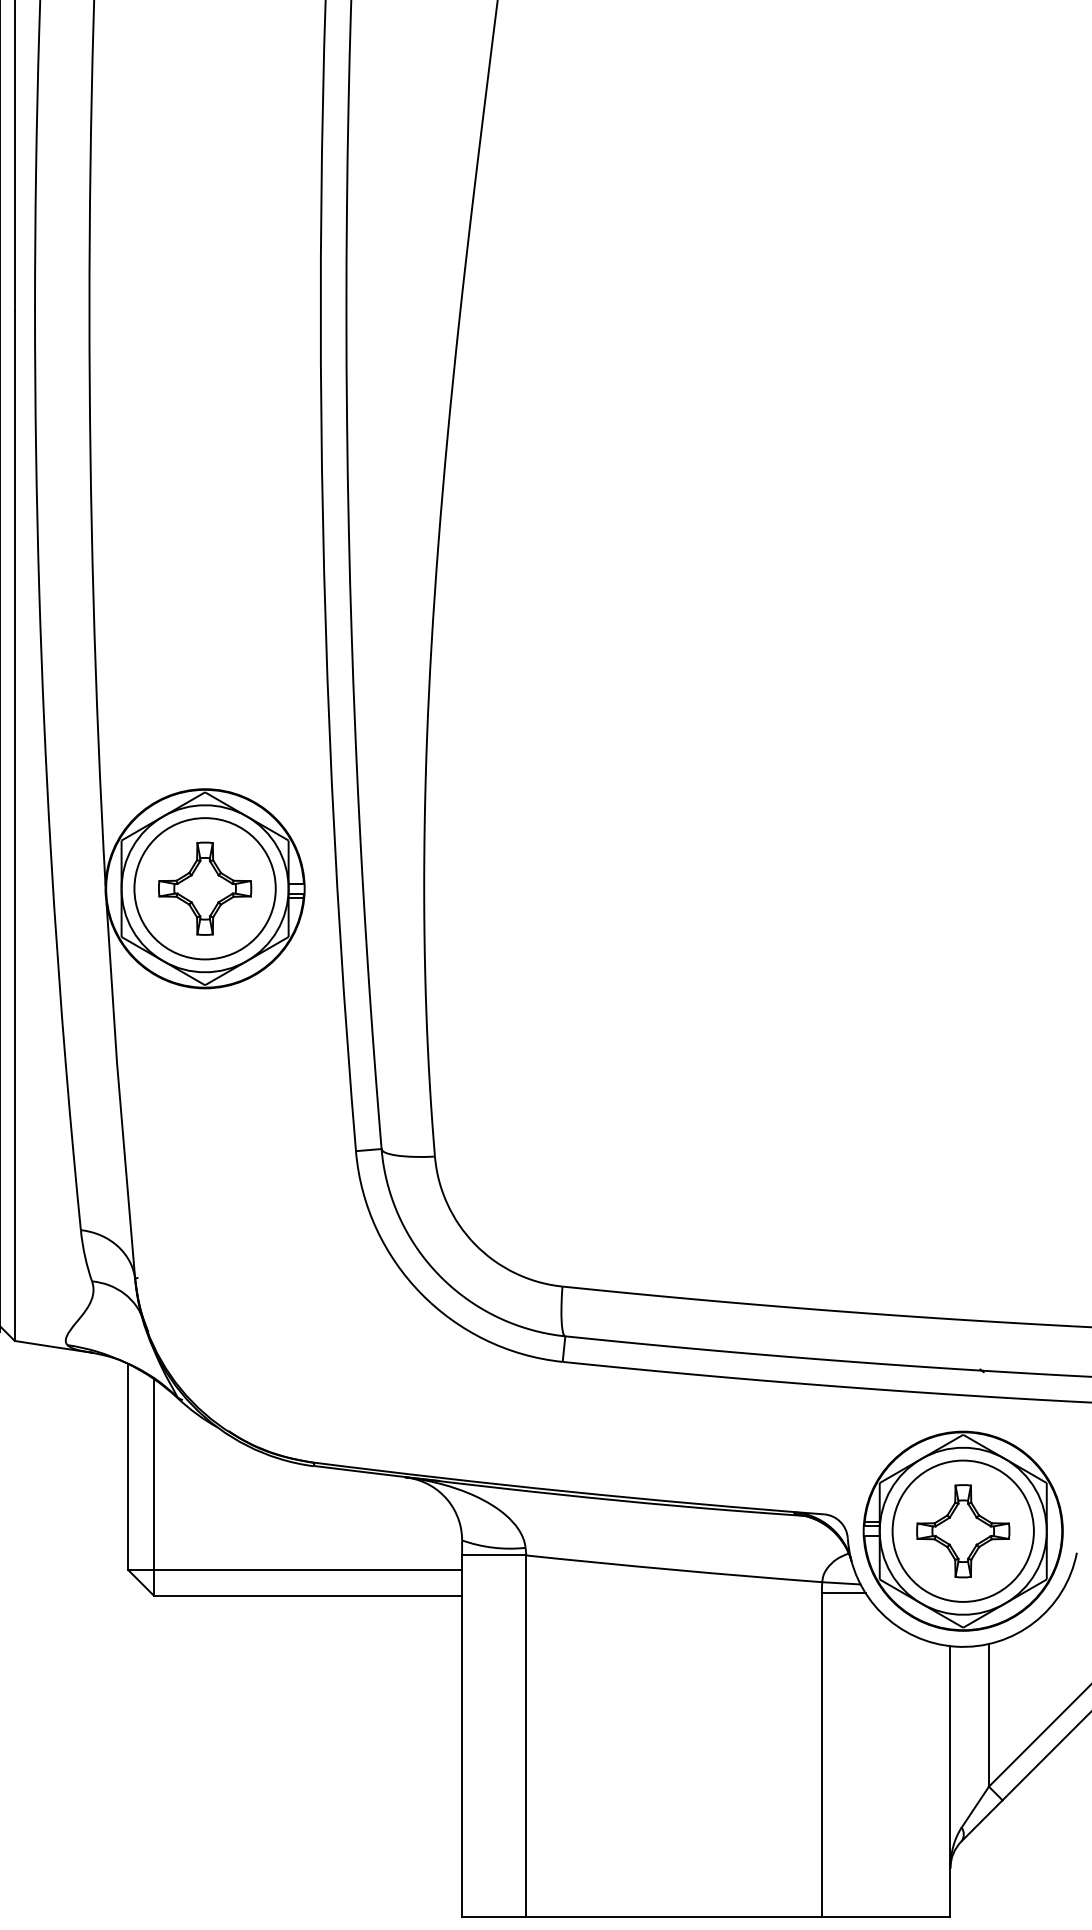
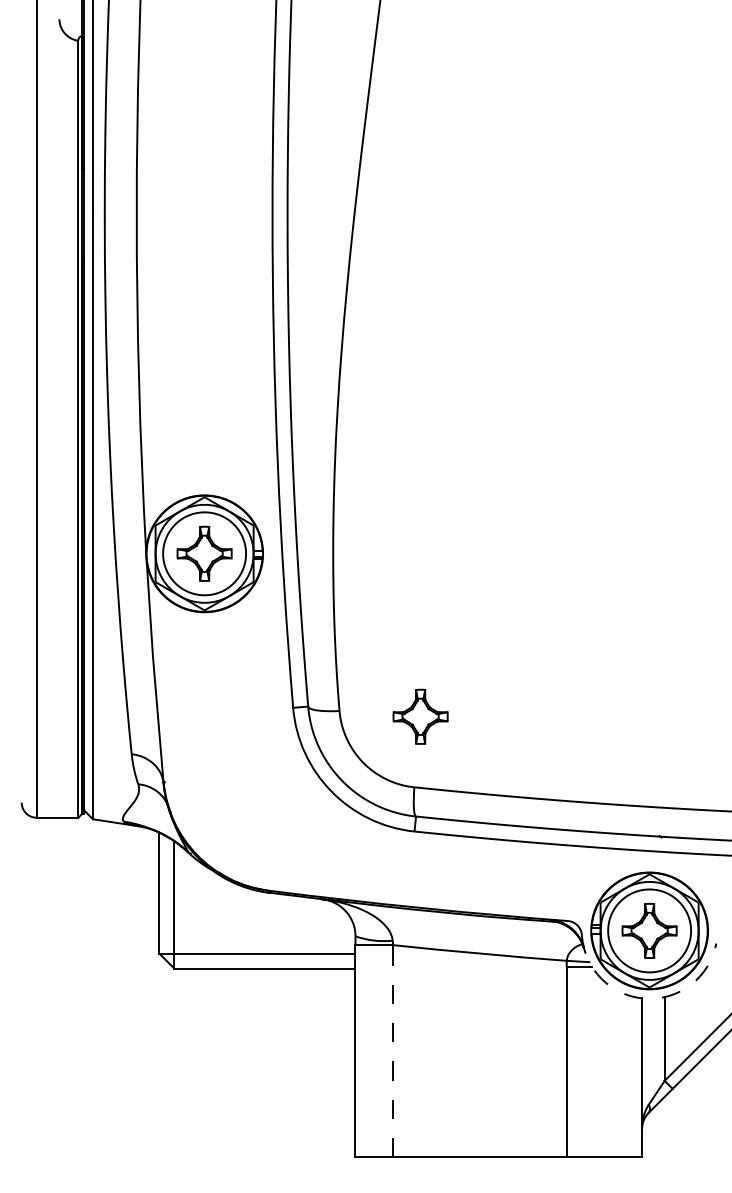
part: (572, 1165) -> (420, 716), added
arc: (956, 1646) -> (645, 998), solid -> dashed
line: (526, 1734) -> (393, 1050), solid -> dashed

